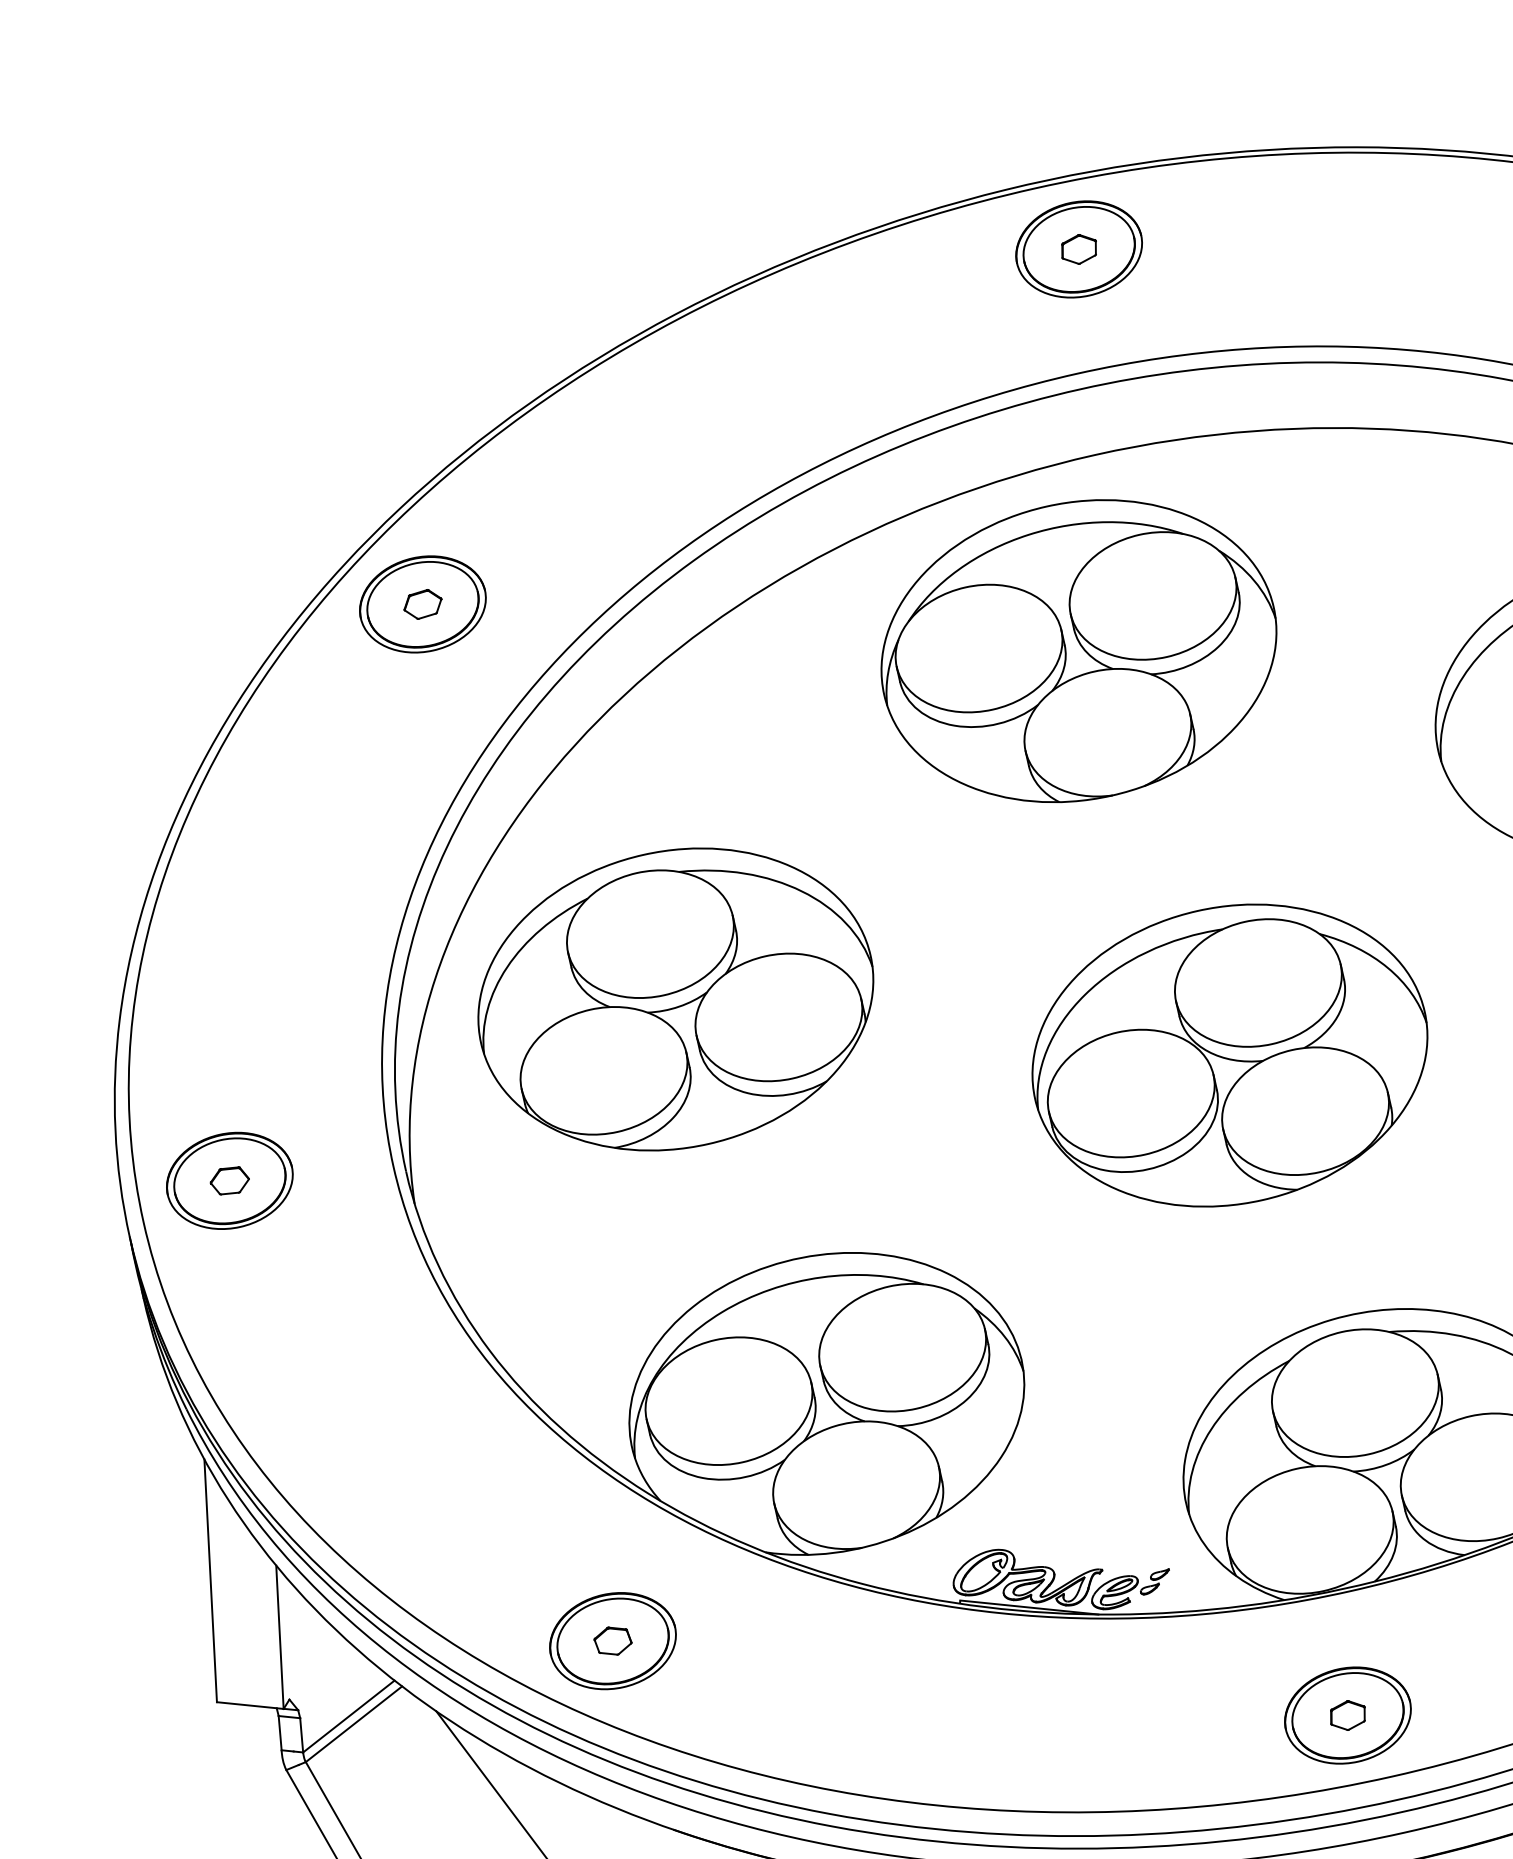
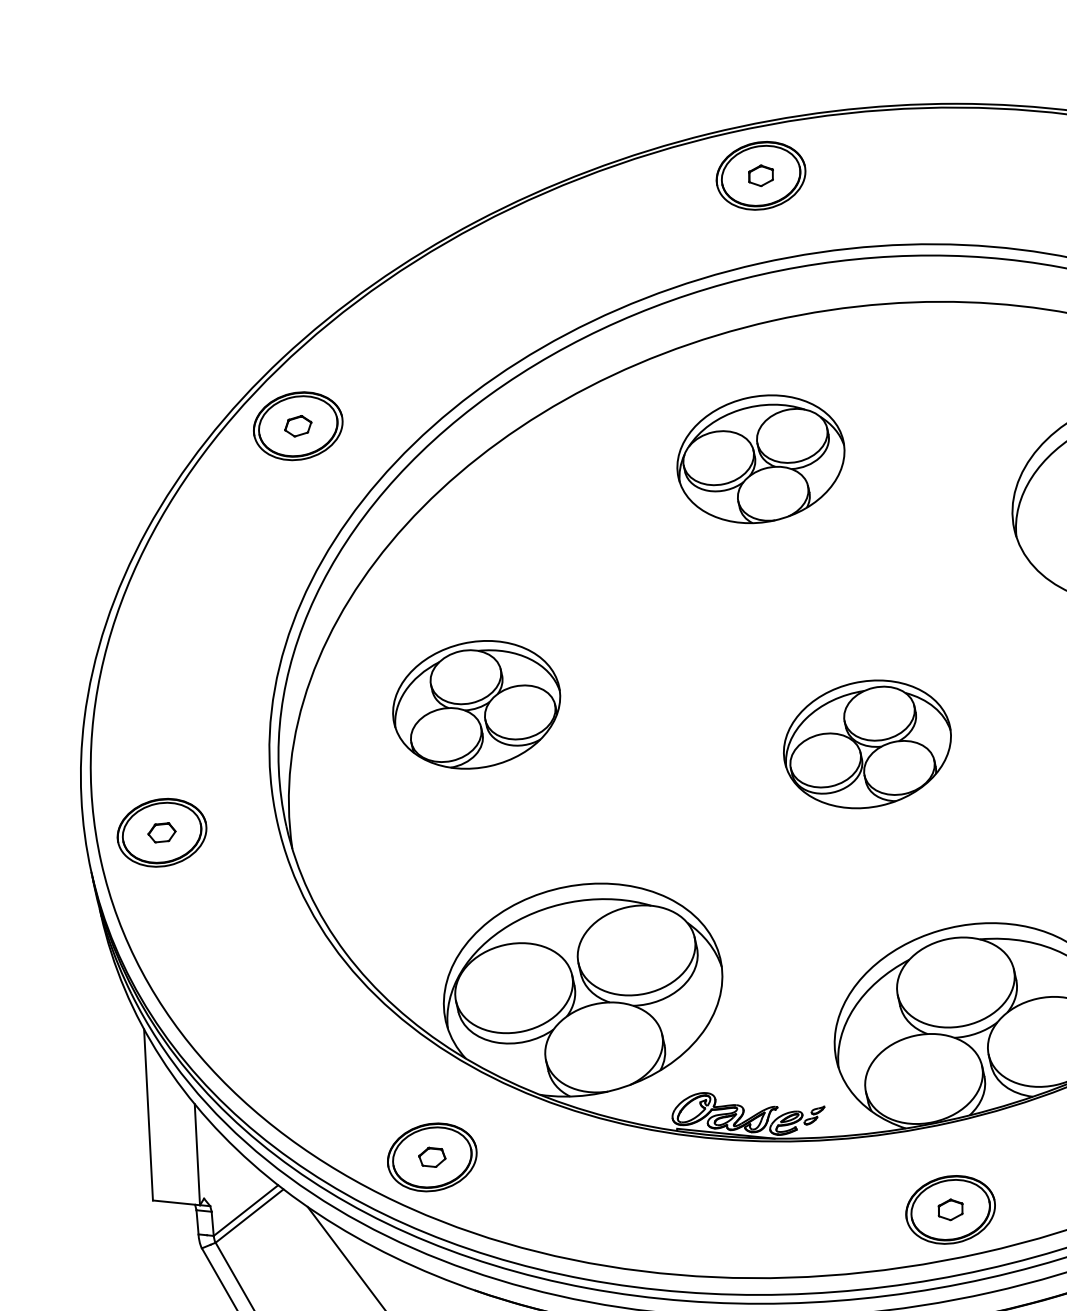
part: (1078, 651) -> (760, 459), size x0.6
part: (675, 999) -> (476, 704), size x0.6
part: (1229, 1055) -> (867, 744), size x0.6

